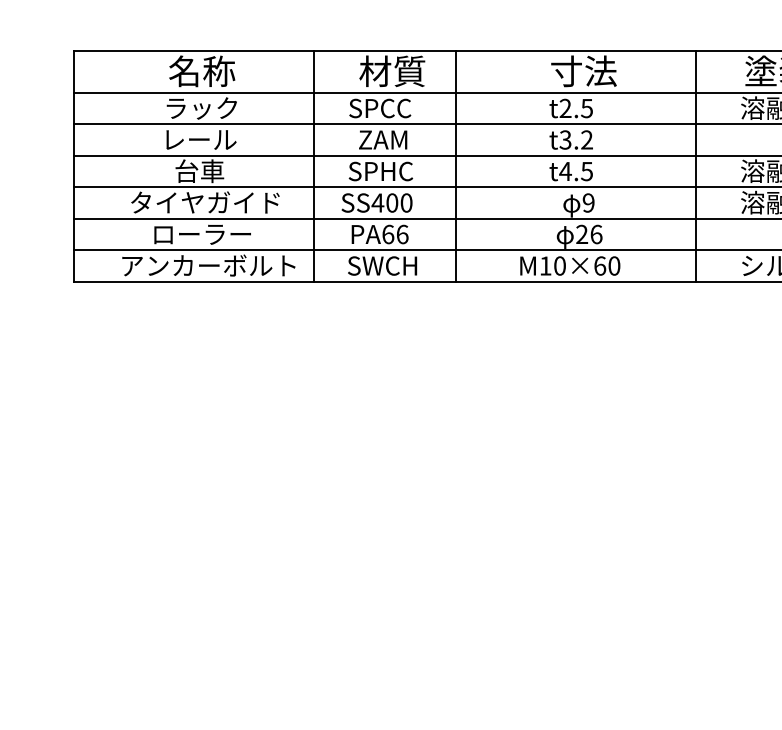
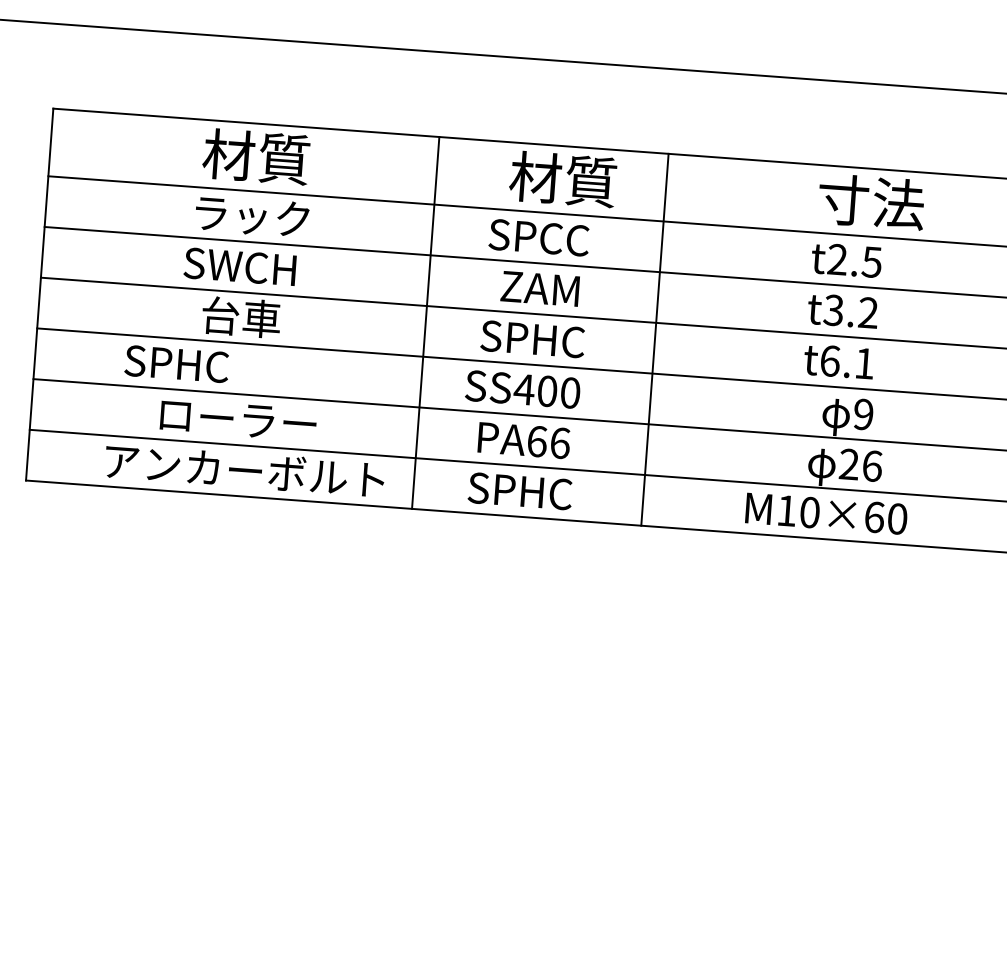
text: (201, 71) -> (255, 157), 名称 -> 材質
text: (199, 139) -> (244, 266), レール -> SWCH
text: (575, 171) -> (846, 362), t4.5 -> t6.1
text: (204, 202) -> (245, 368), タイヤガイド -> SPHC
text: (389, 265) -> (535, 491), SWCH -> SPHC

